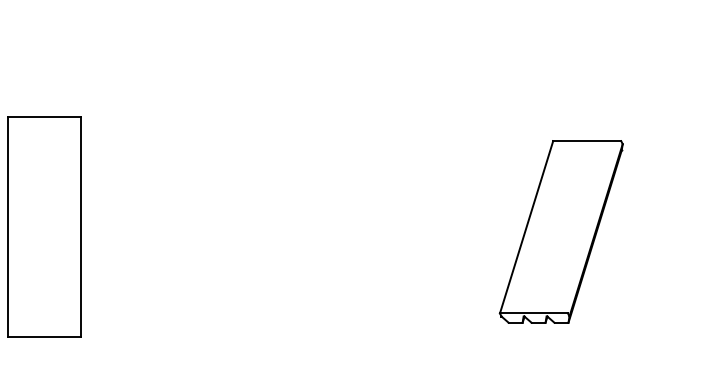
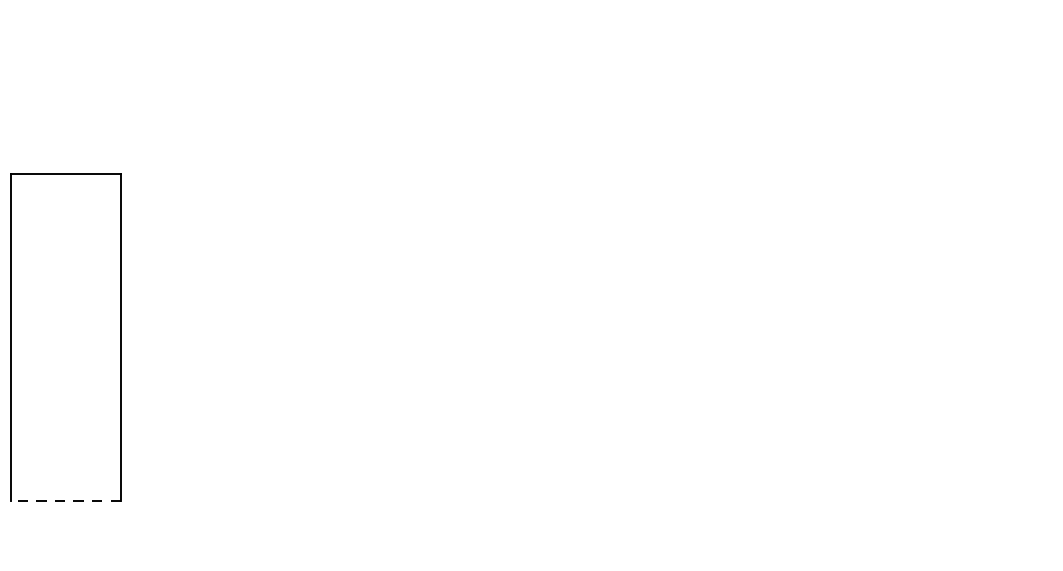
part: (560, 231) -> (833, 344), removed
line: (44, 337) -> (66, 501), solid -> dashed

